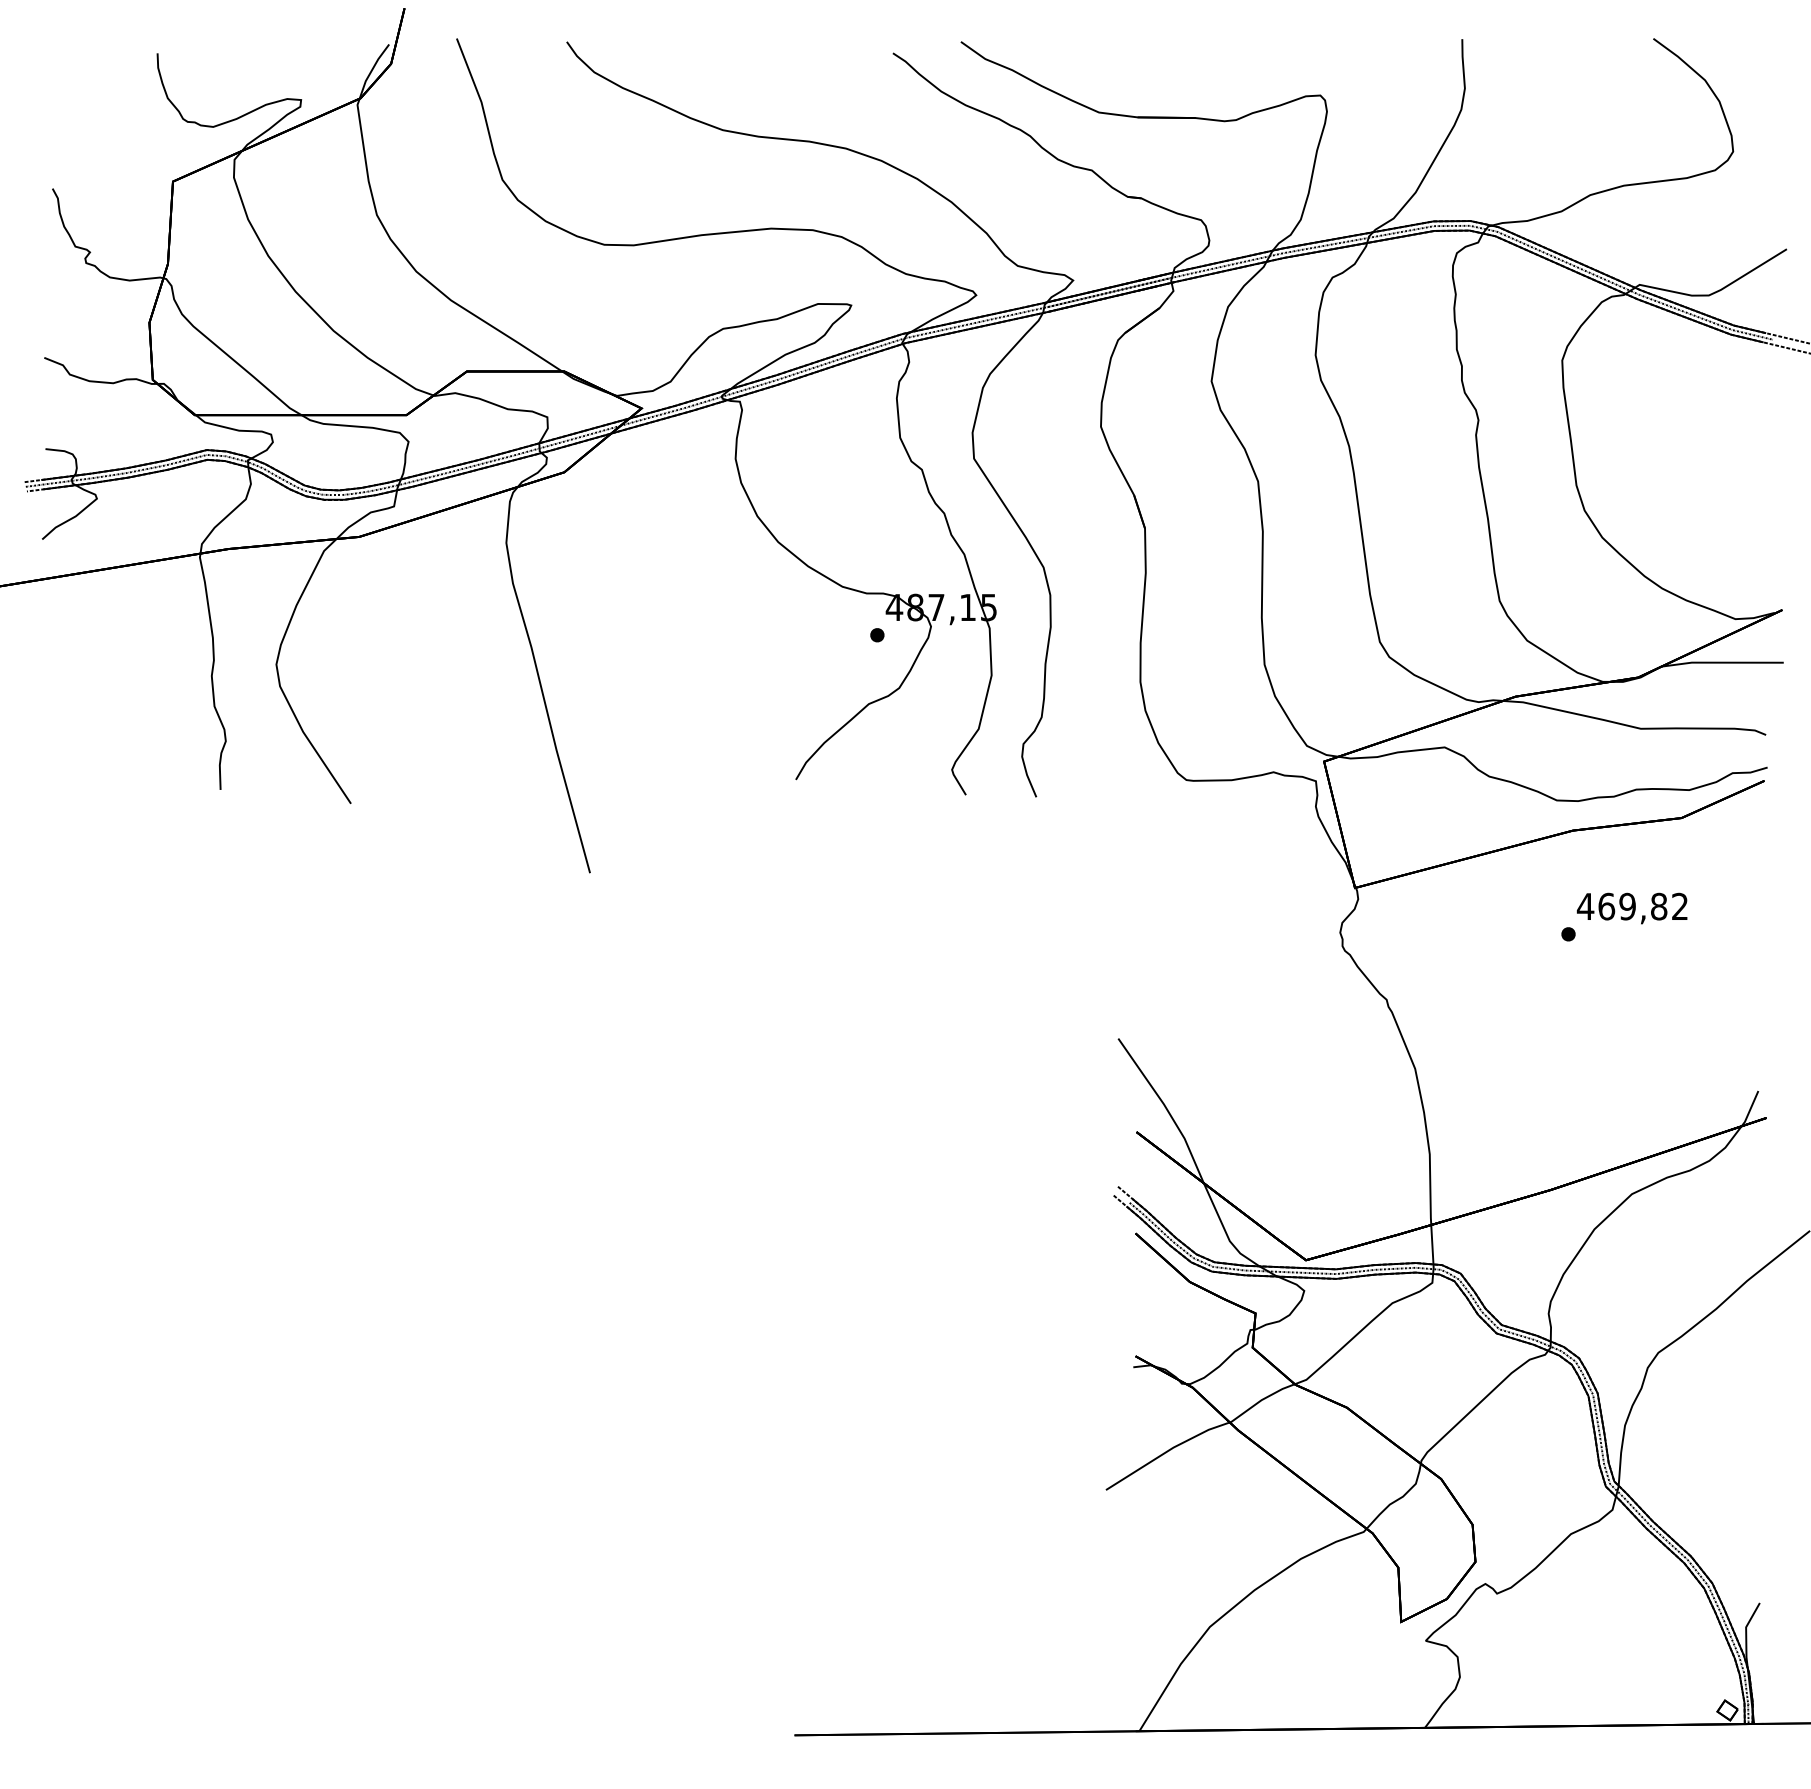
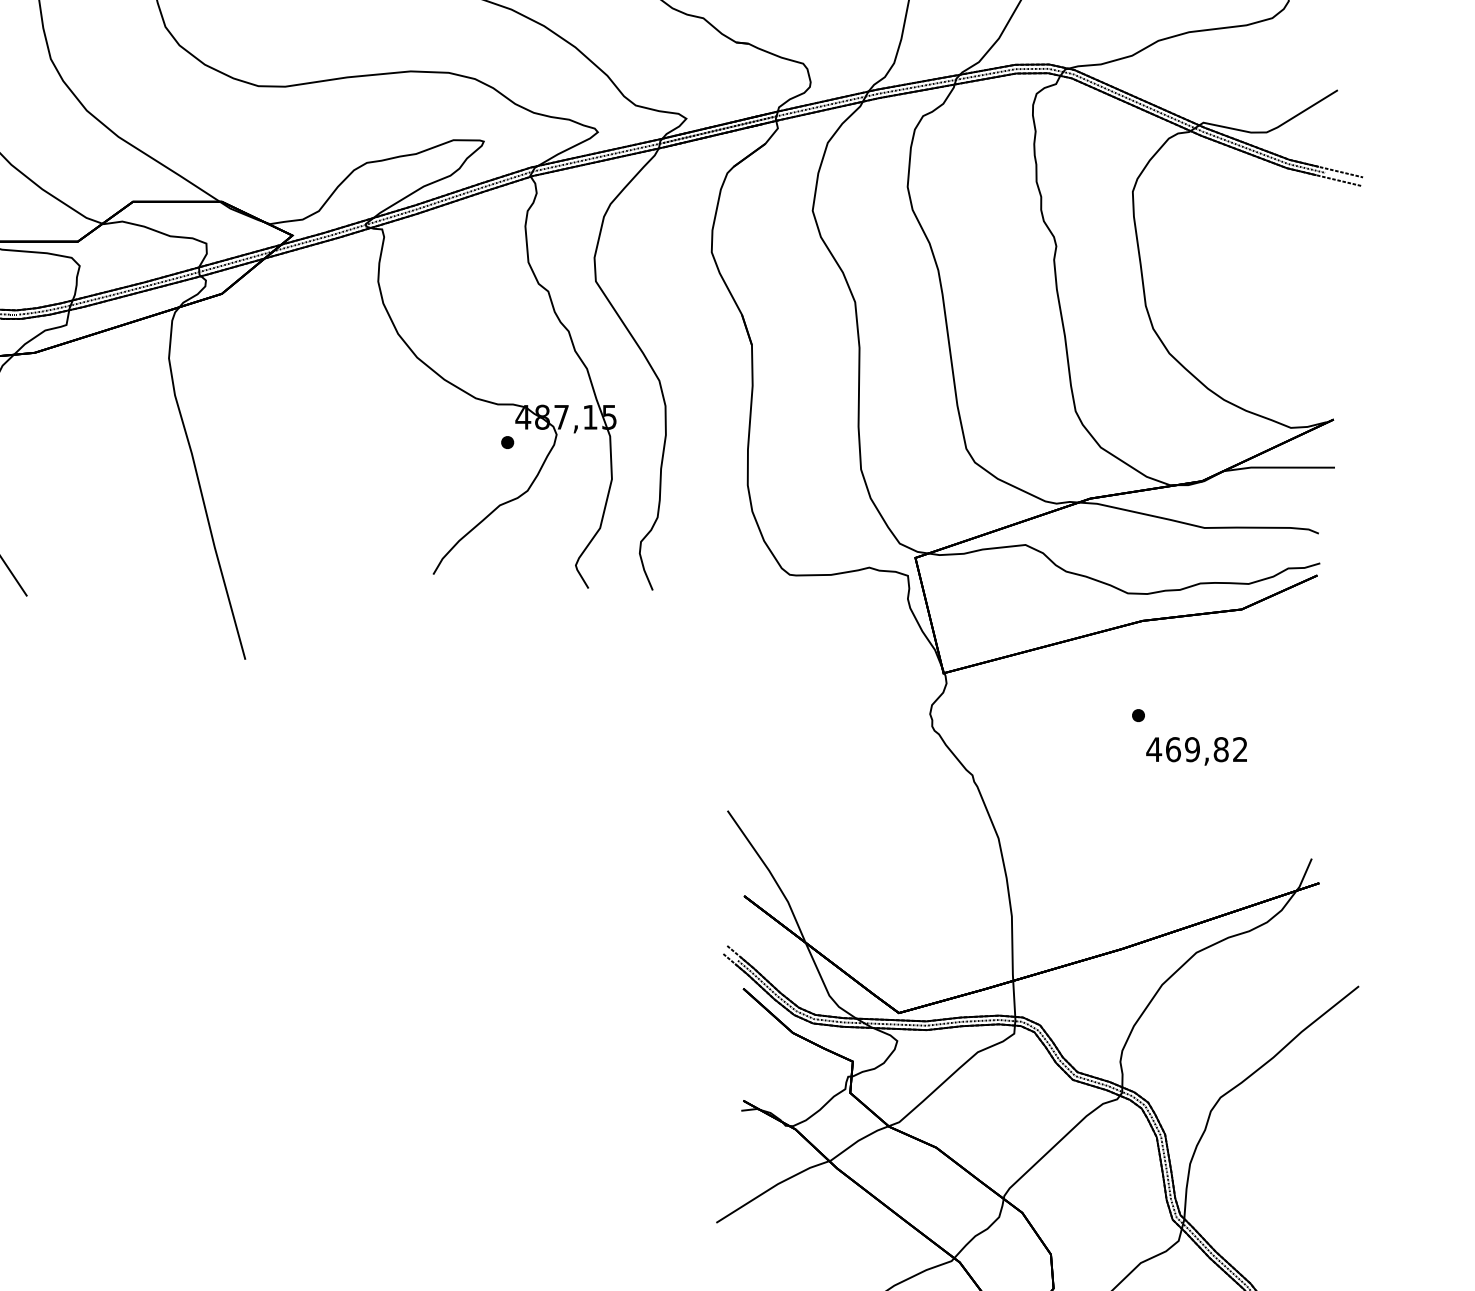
text: (1631, 908) -> (1196, 751), moved

